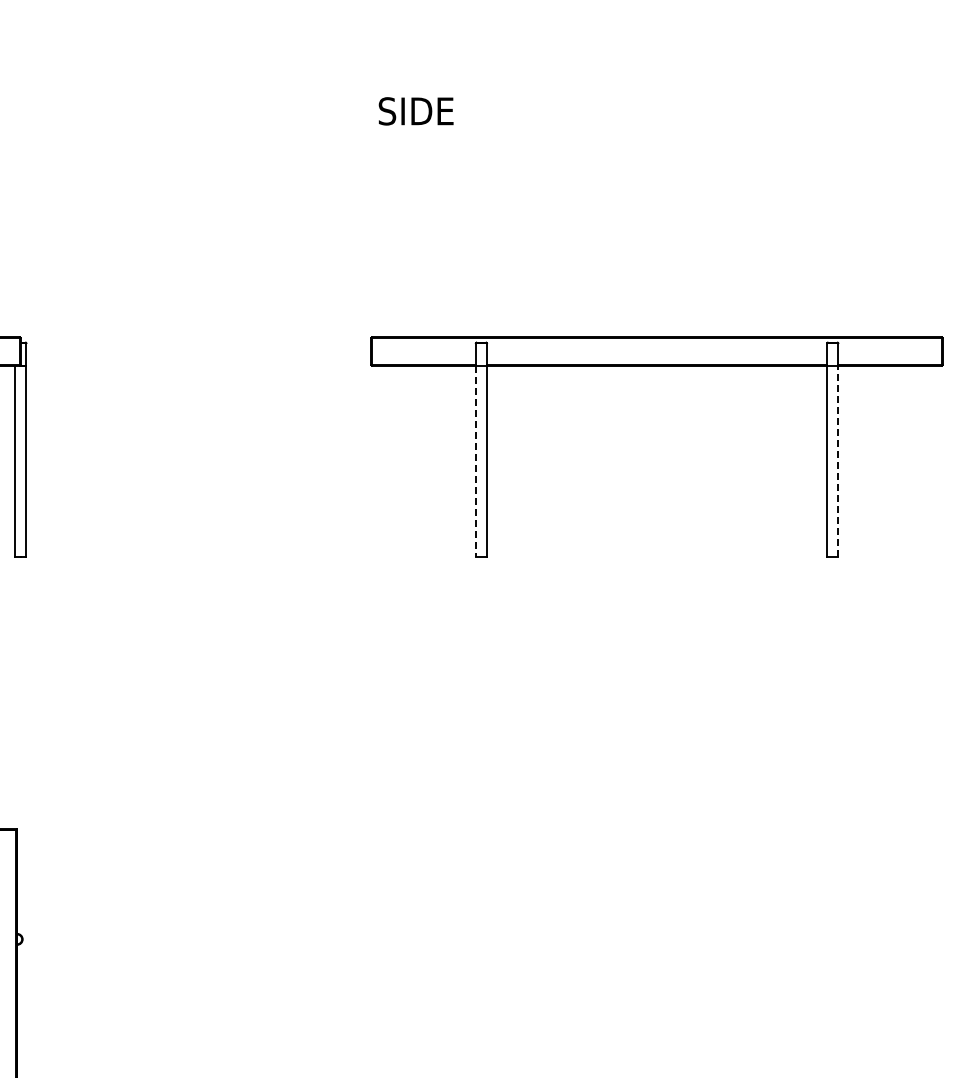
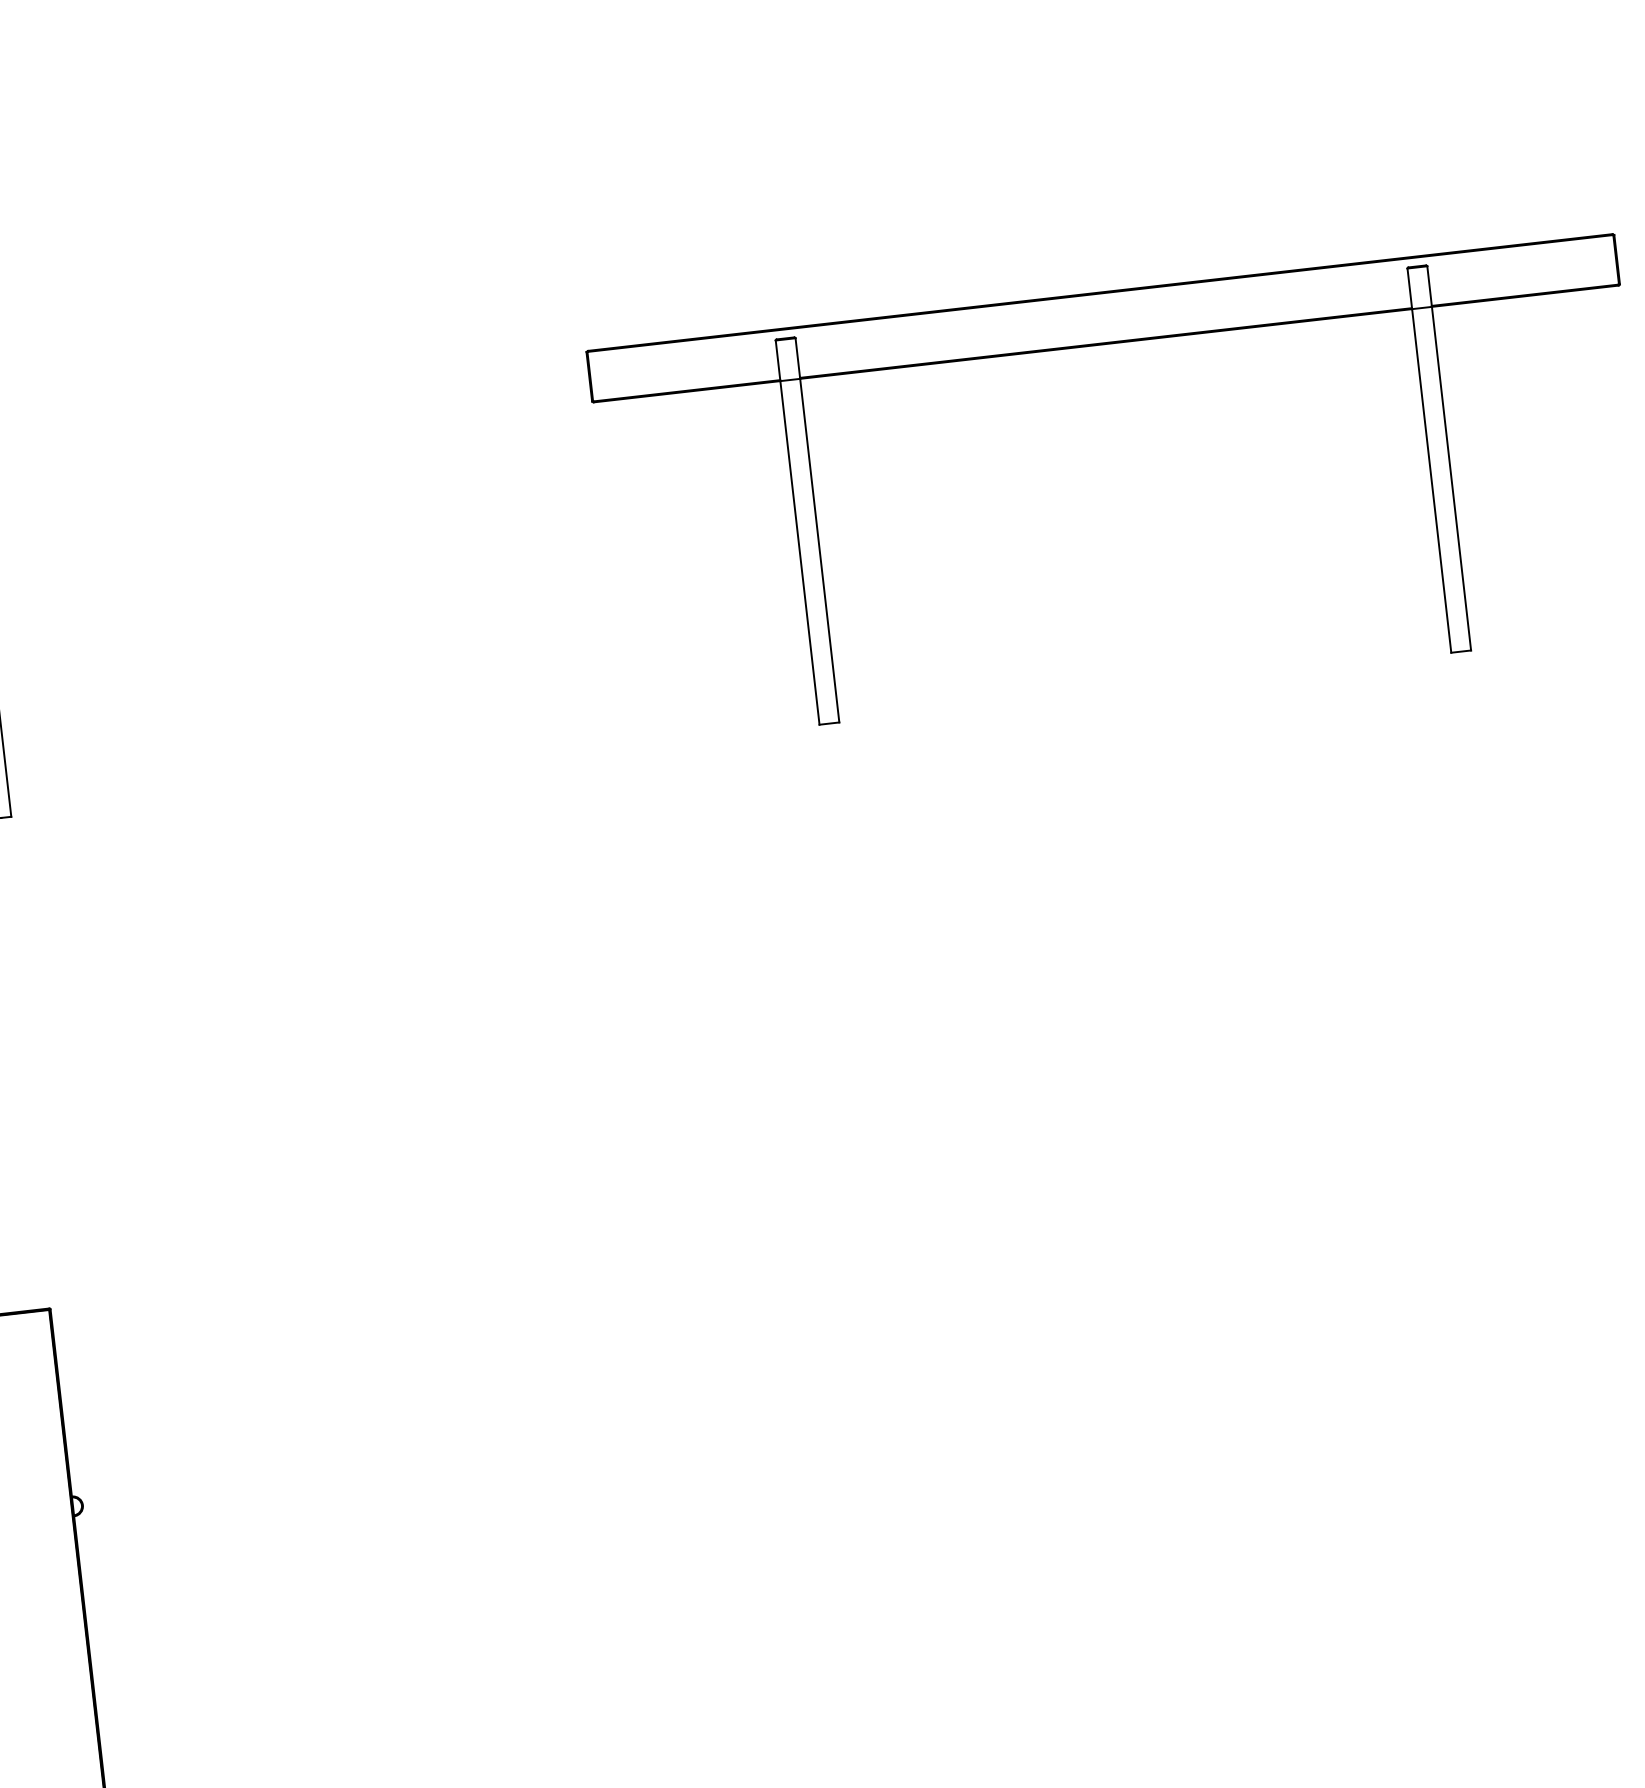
line: (475, 461) -> (799, 553), dashed -> solid
line: (838, 461) -> (1451, 478), dashed -> solid

